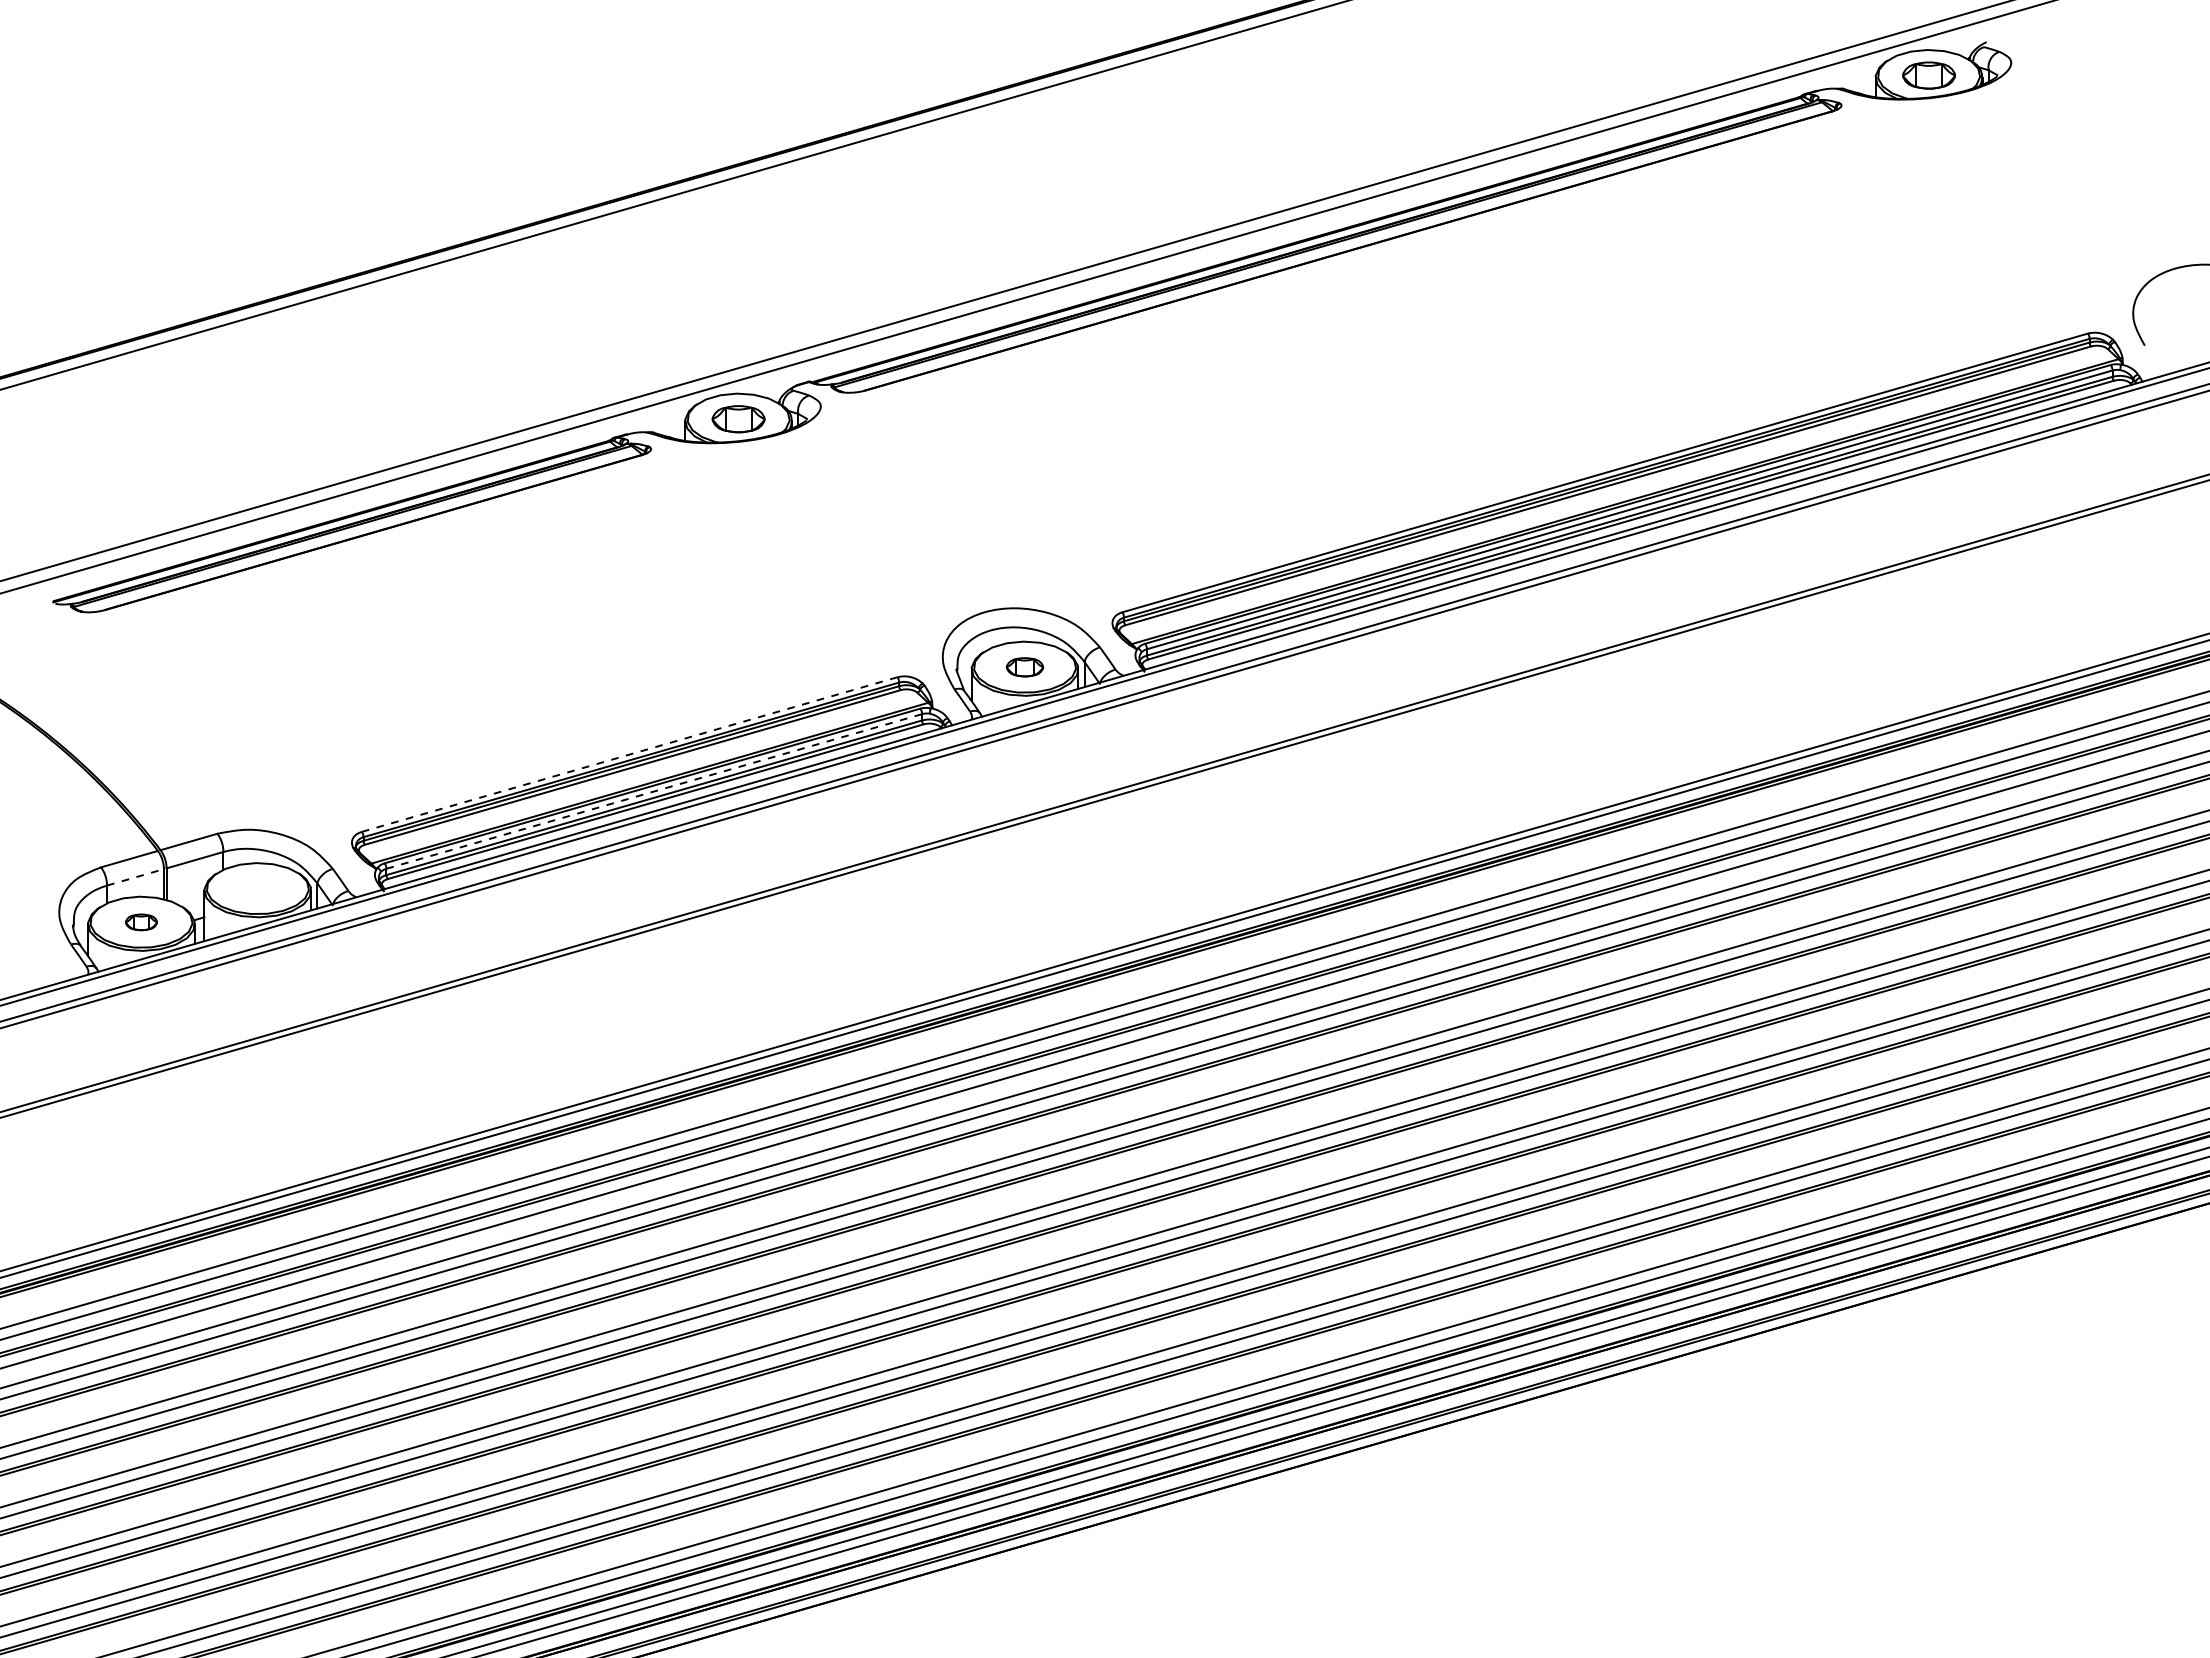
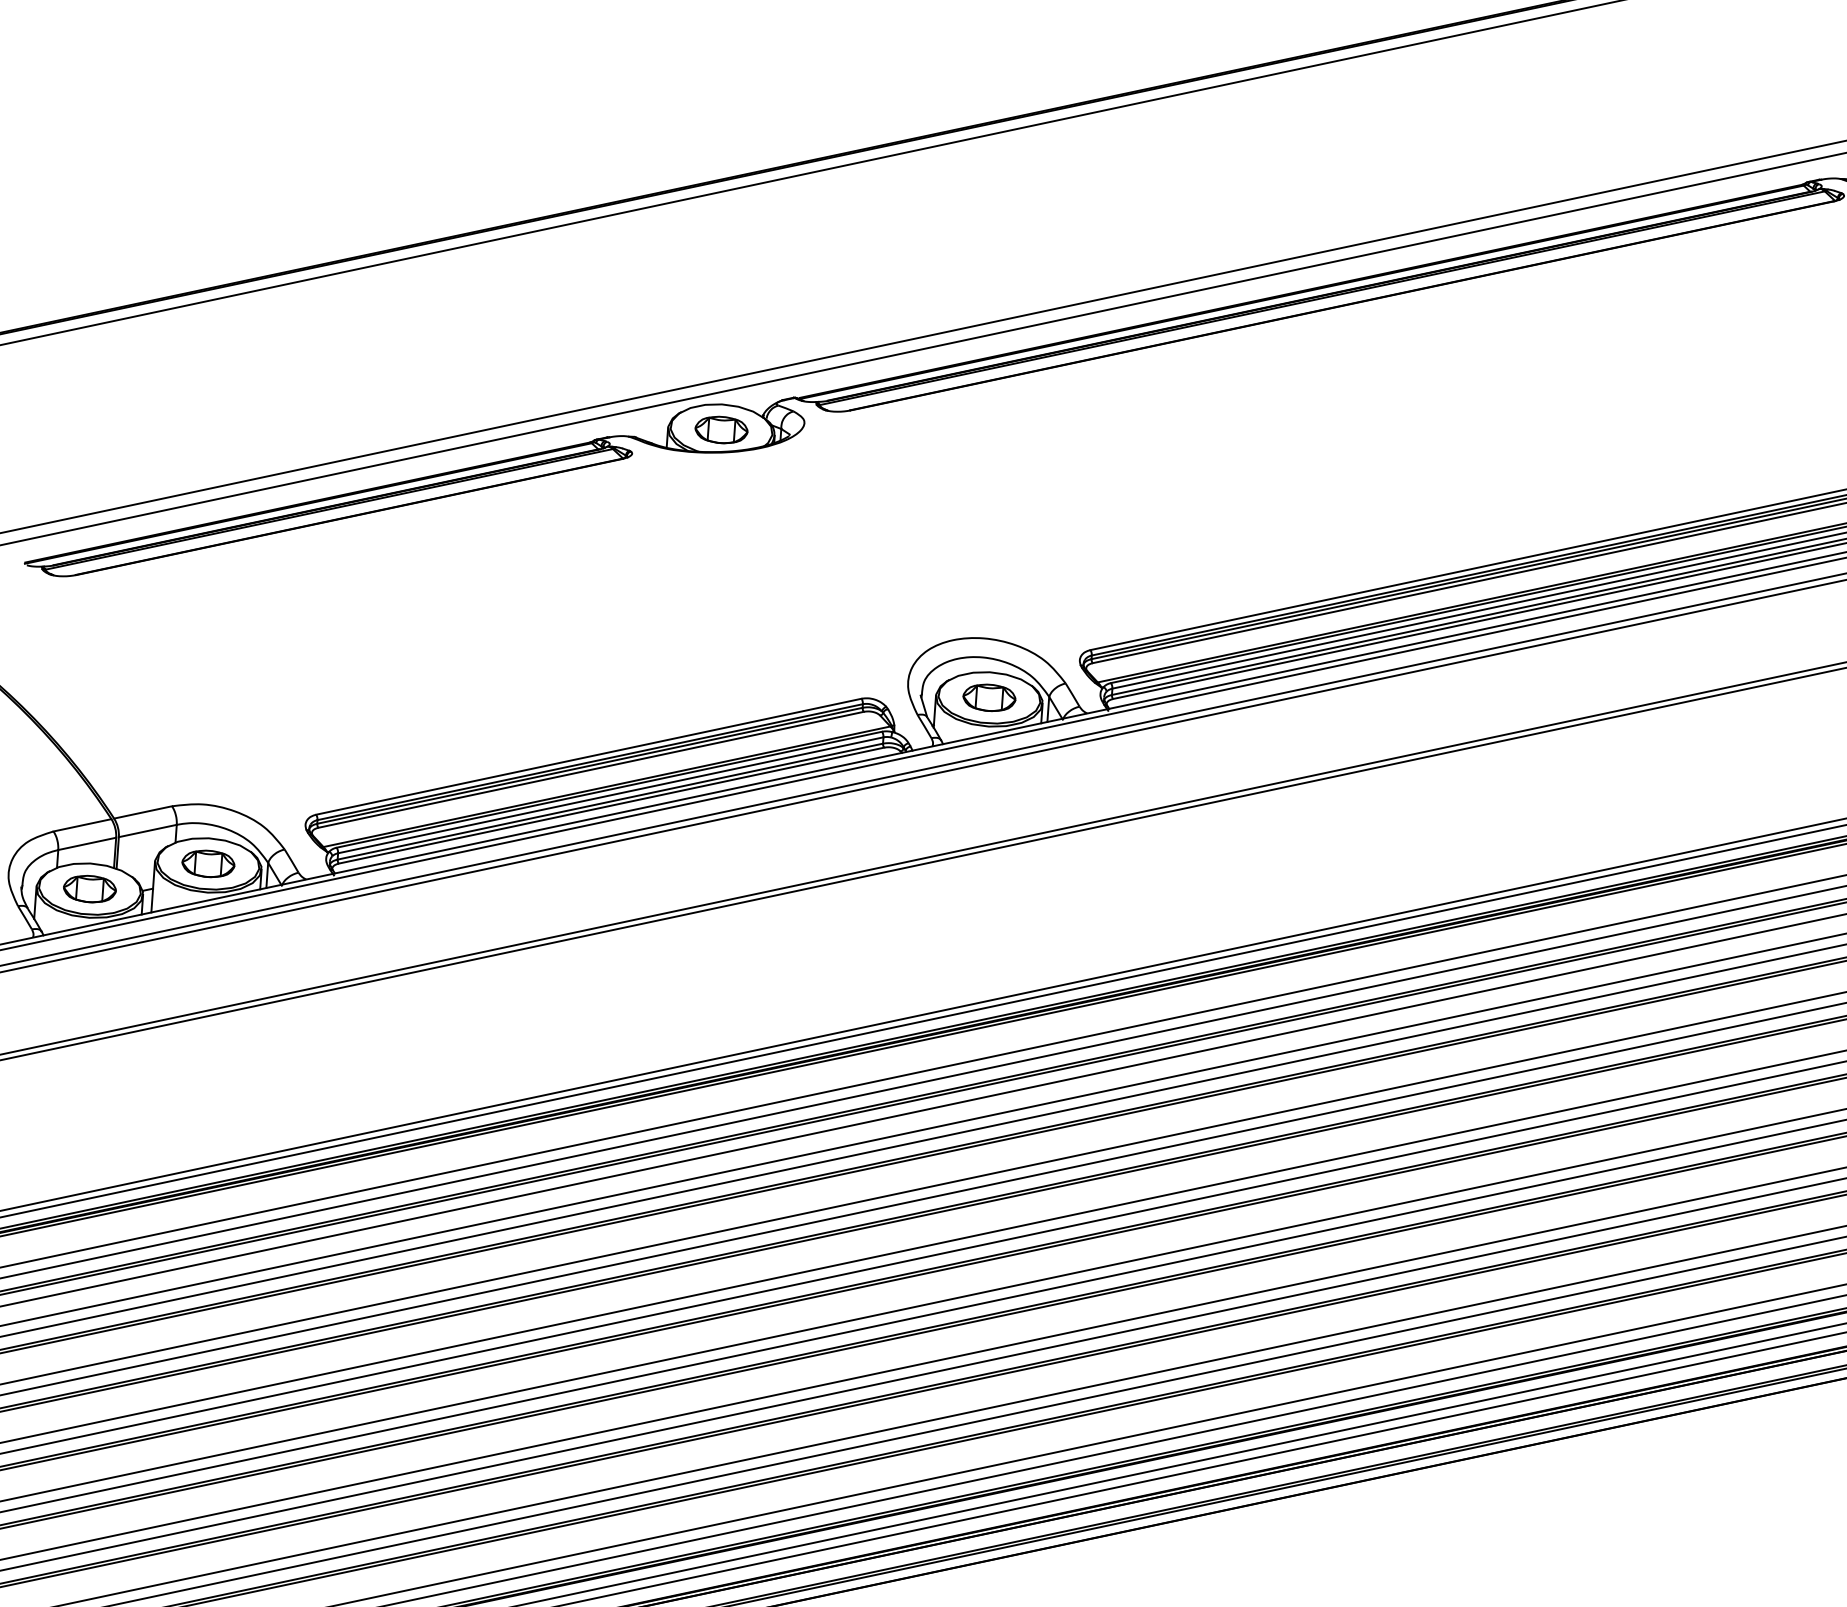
part: (1024, 667) -> (988, 698), size x1.43
line: (629, 754) -> (588, 756), dashed -> solid
line: (654, 791) -> (611, 795), dashed -> solid
line: (135, 877) -> (87, 844), dashed -> solid
part: (257, 888) -> (208, 863), added
part: (141, 922) -> (89, 889), size x1.67

